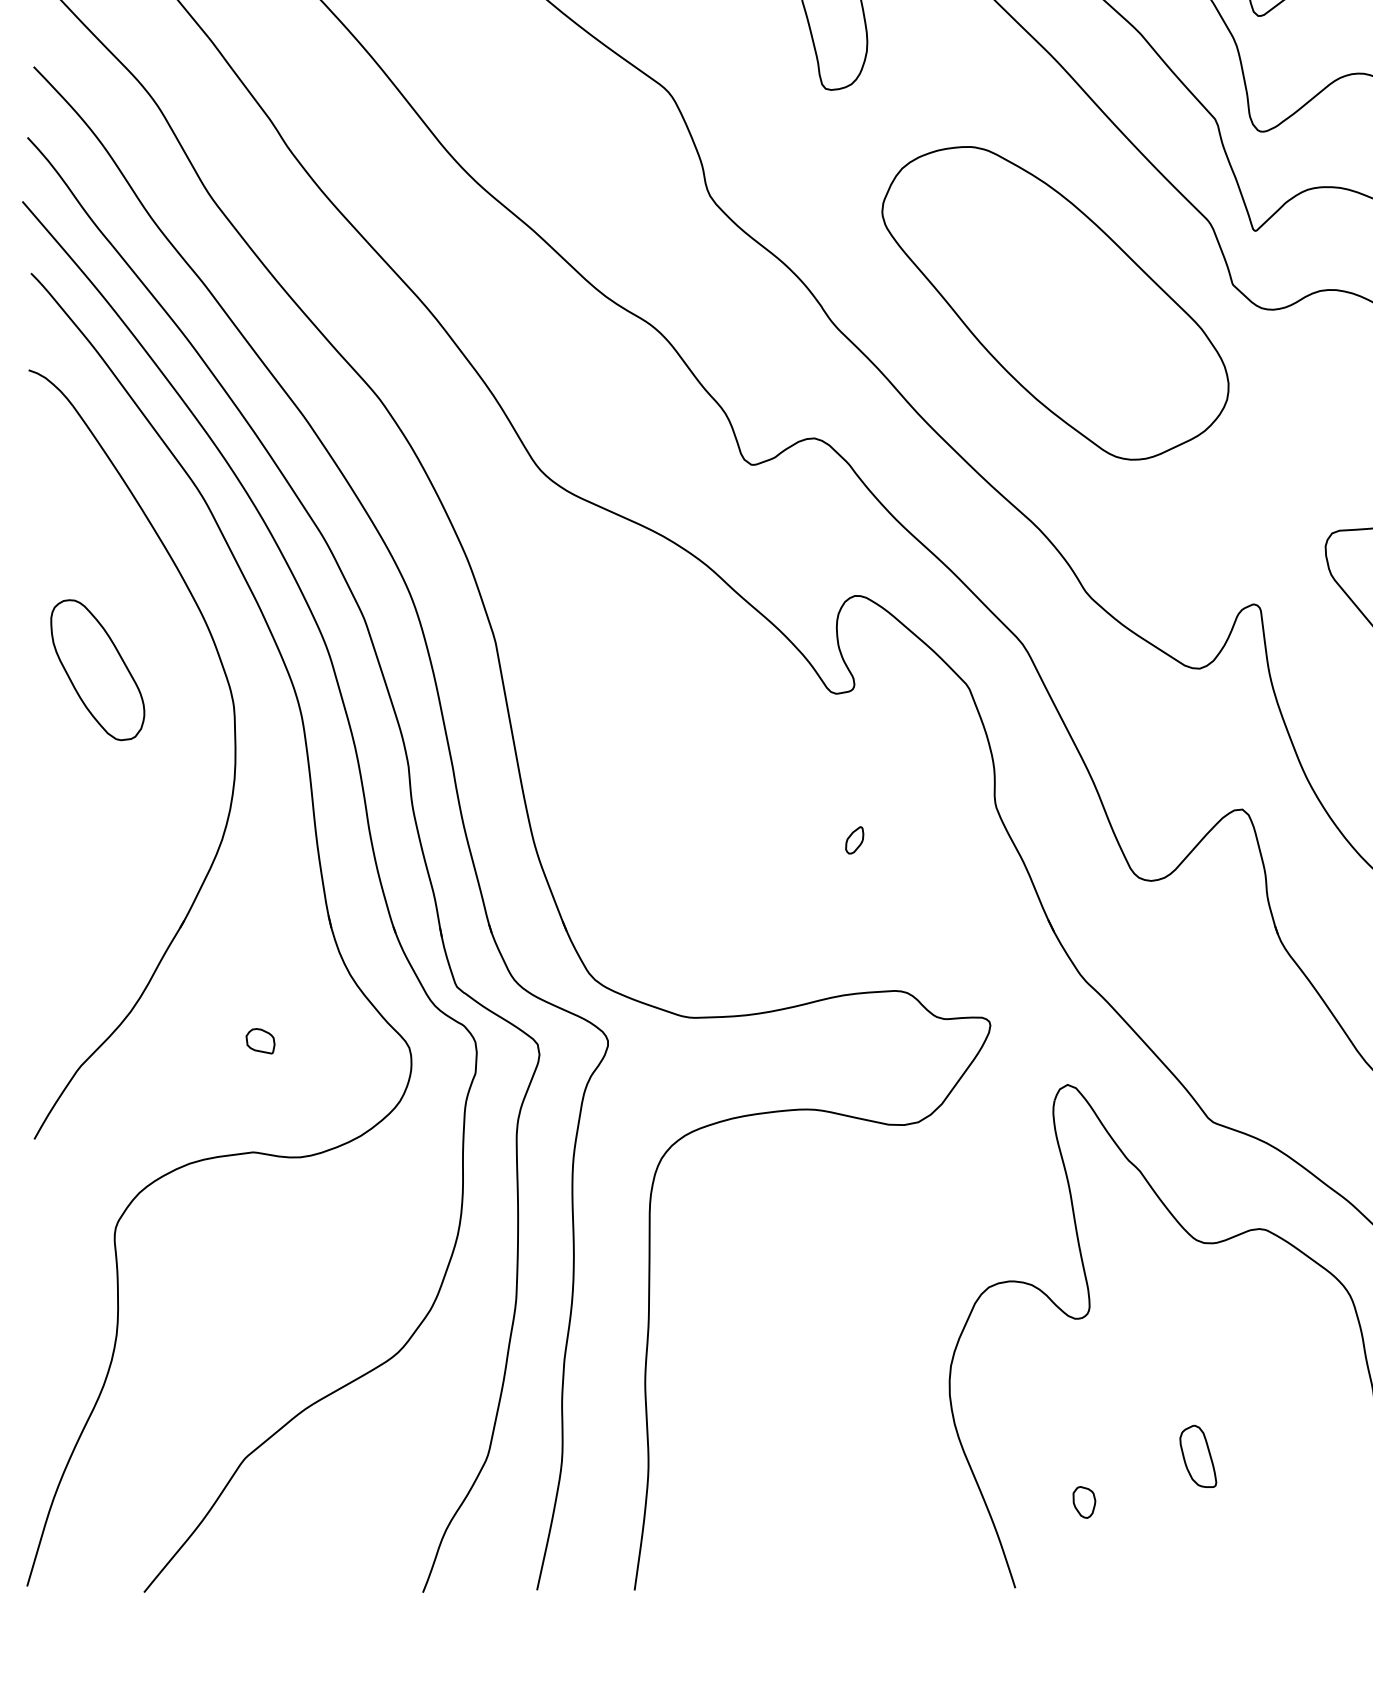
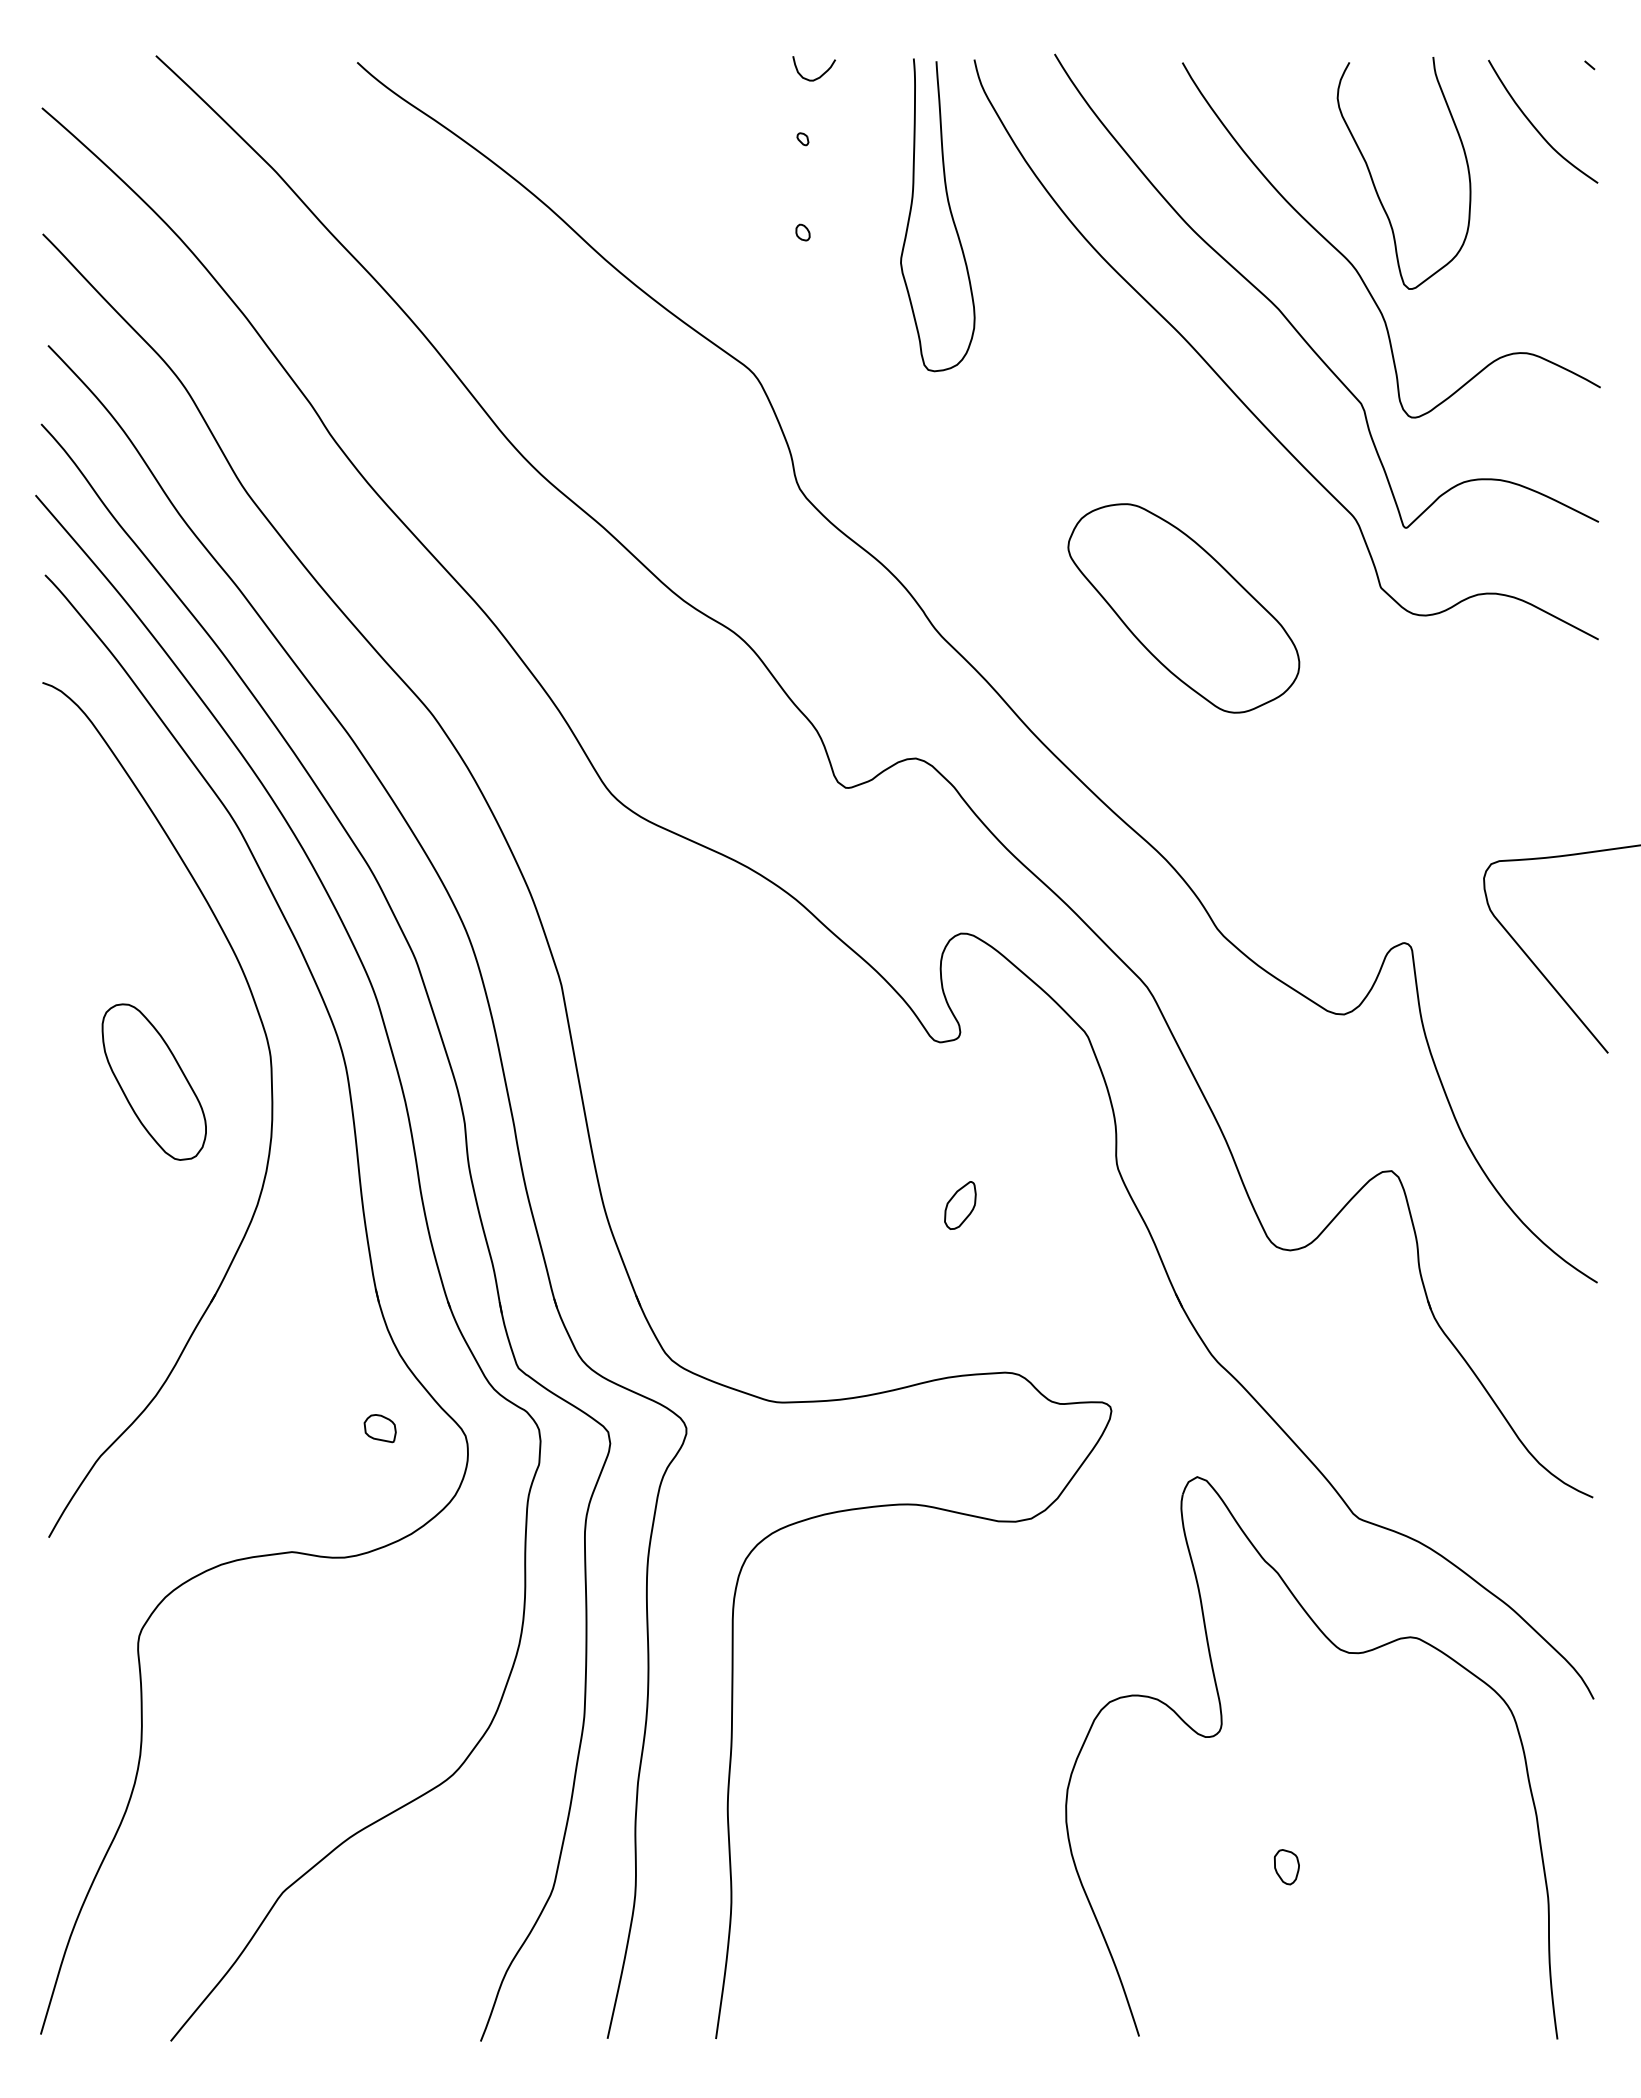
part: (1055, 303) -> (1183, 608), size x0.6
part: (97, 669) -> (153, 1081), moved
part: (854, 839) -> (960, 1204), size x1.6
part: (259, 1041) -> (379, 1428), moved
part: (1198, 1455) -> (1342, 1889), removed
part: (1084, 1502) -> (1286, 1867), moved

